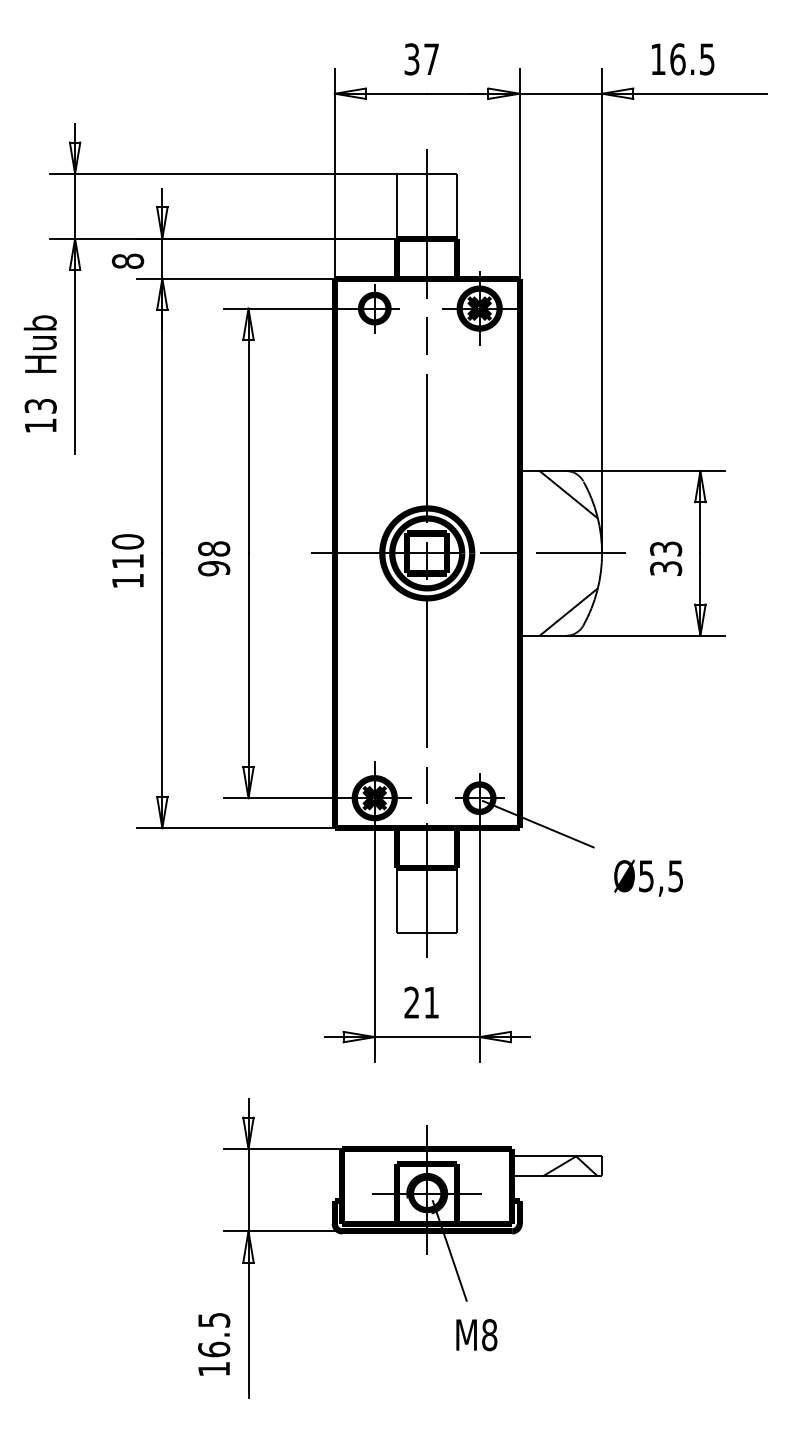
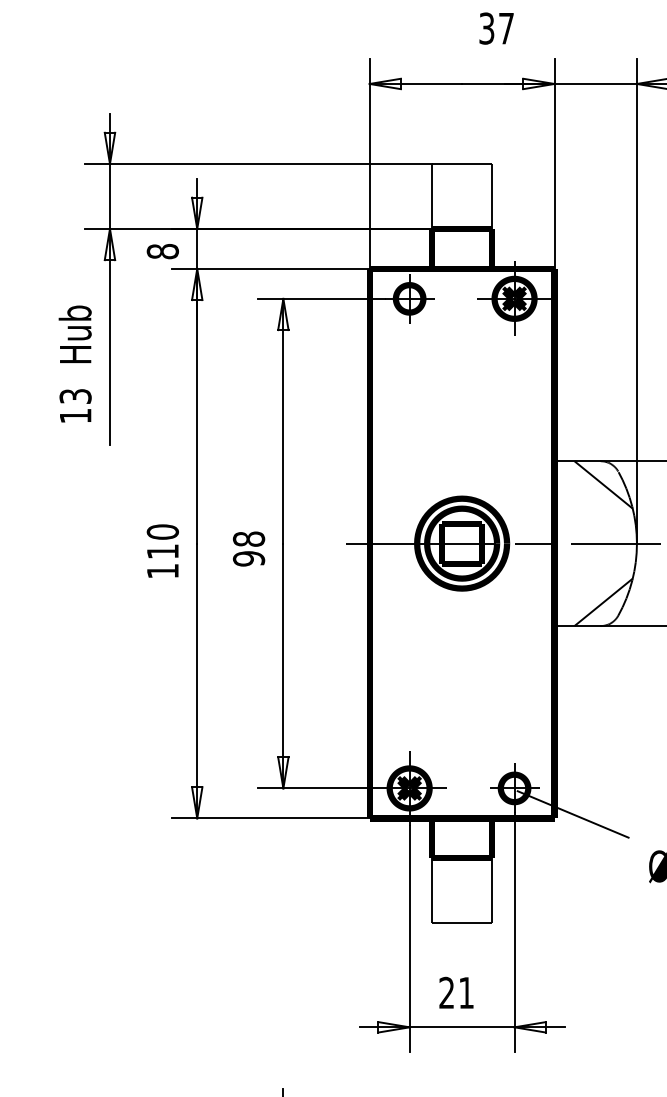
text: (421, 59) -> (496, 28), moved
line: (427, 553) -> (462, 543), removed

